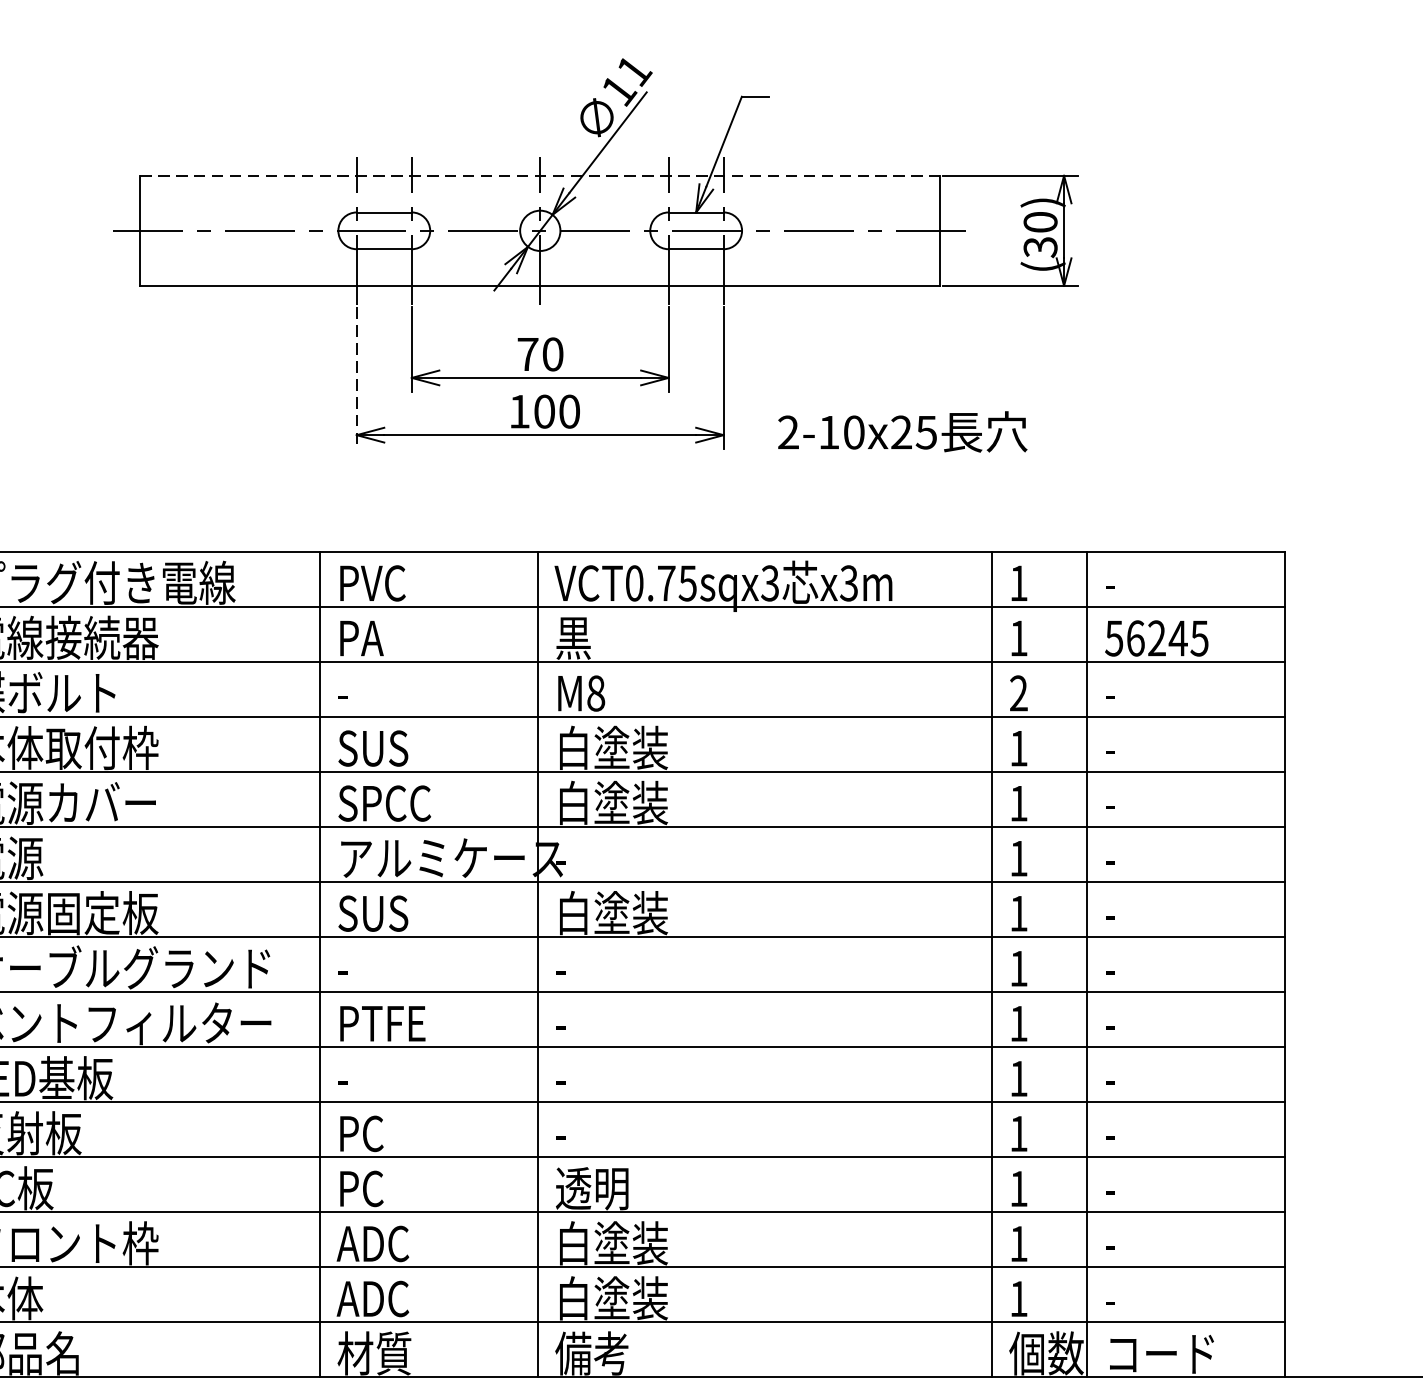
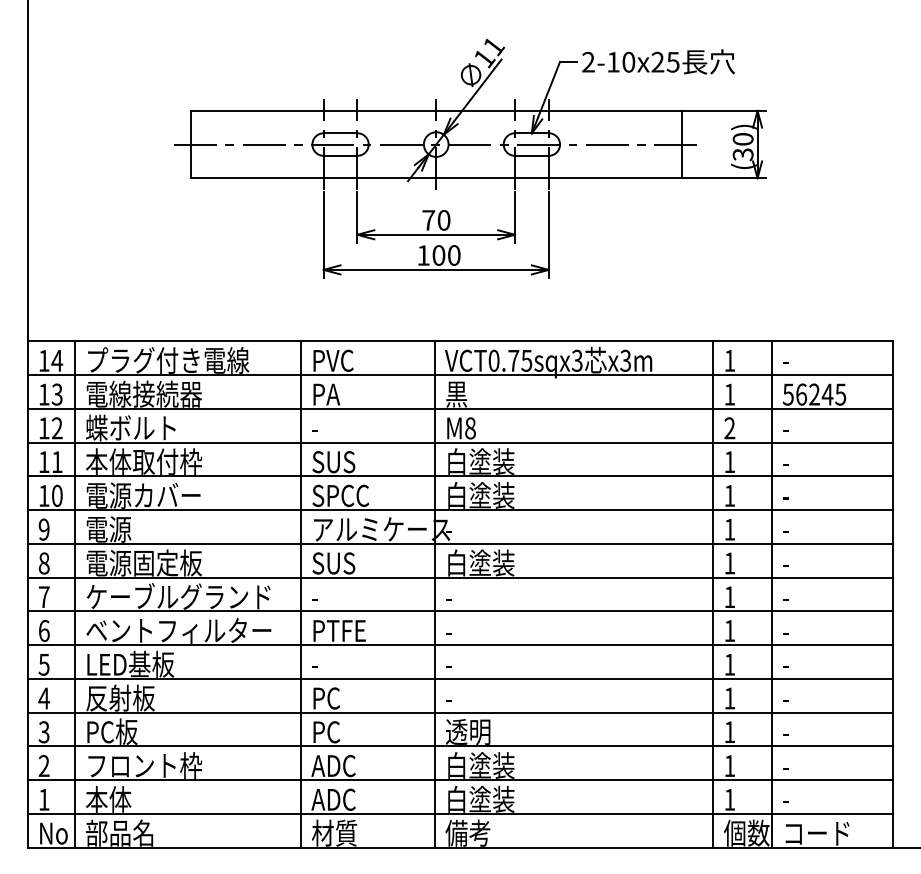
line: (540, 175) -> (436, 110), dashed -> solid
line: (356, 379) -> (323, 235), dashed -> solid
text: (902, 431) -> (658, 61), moved

